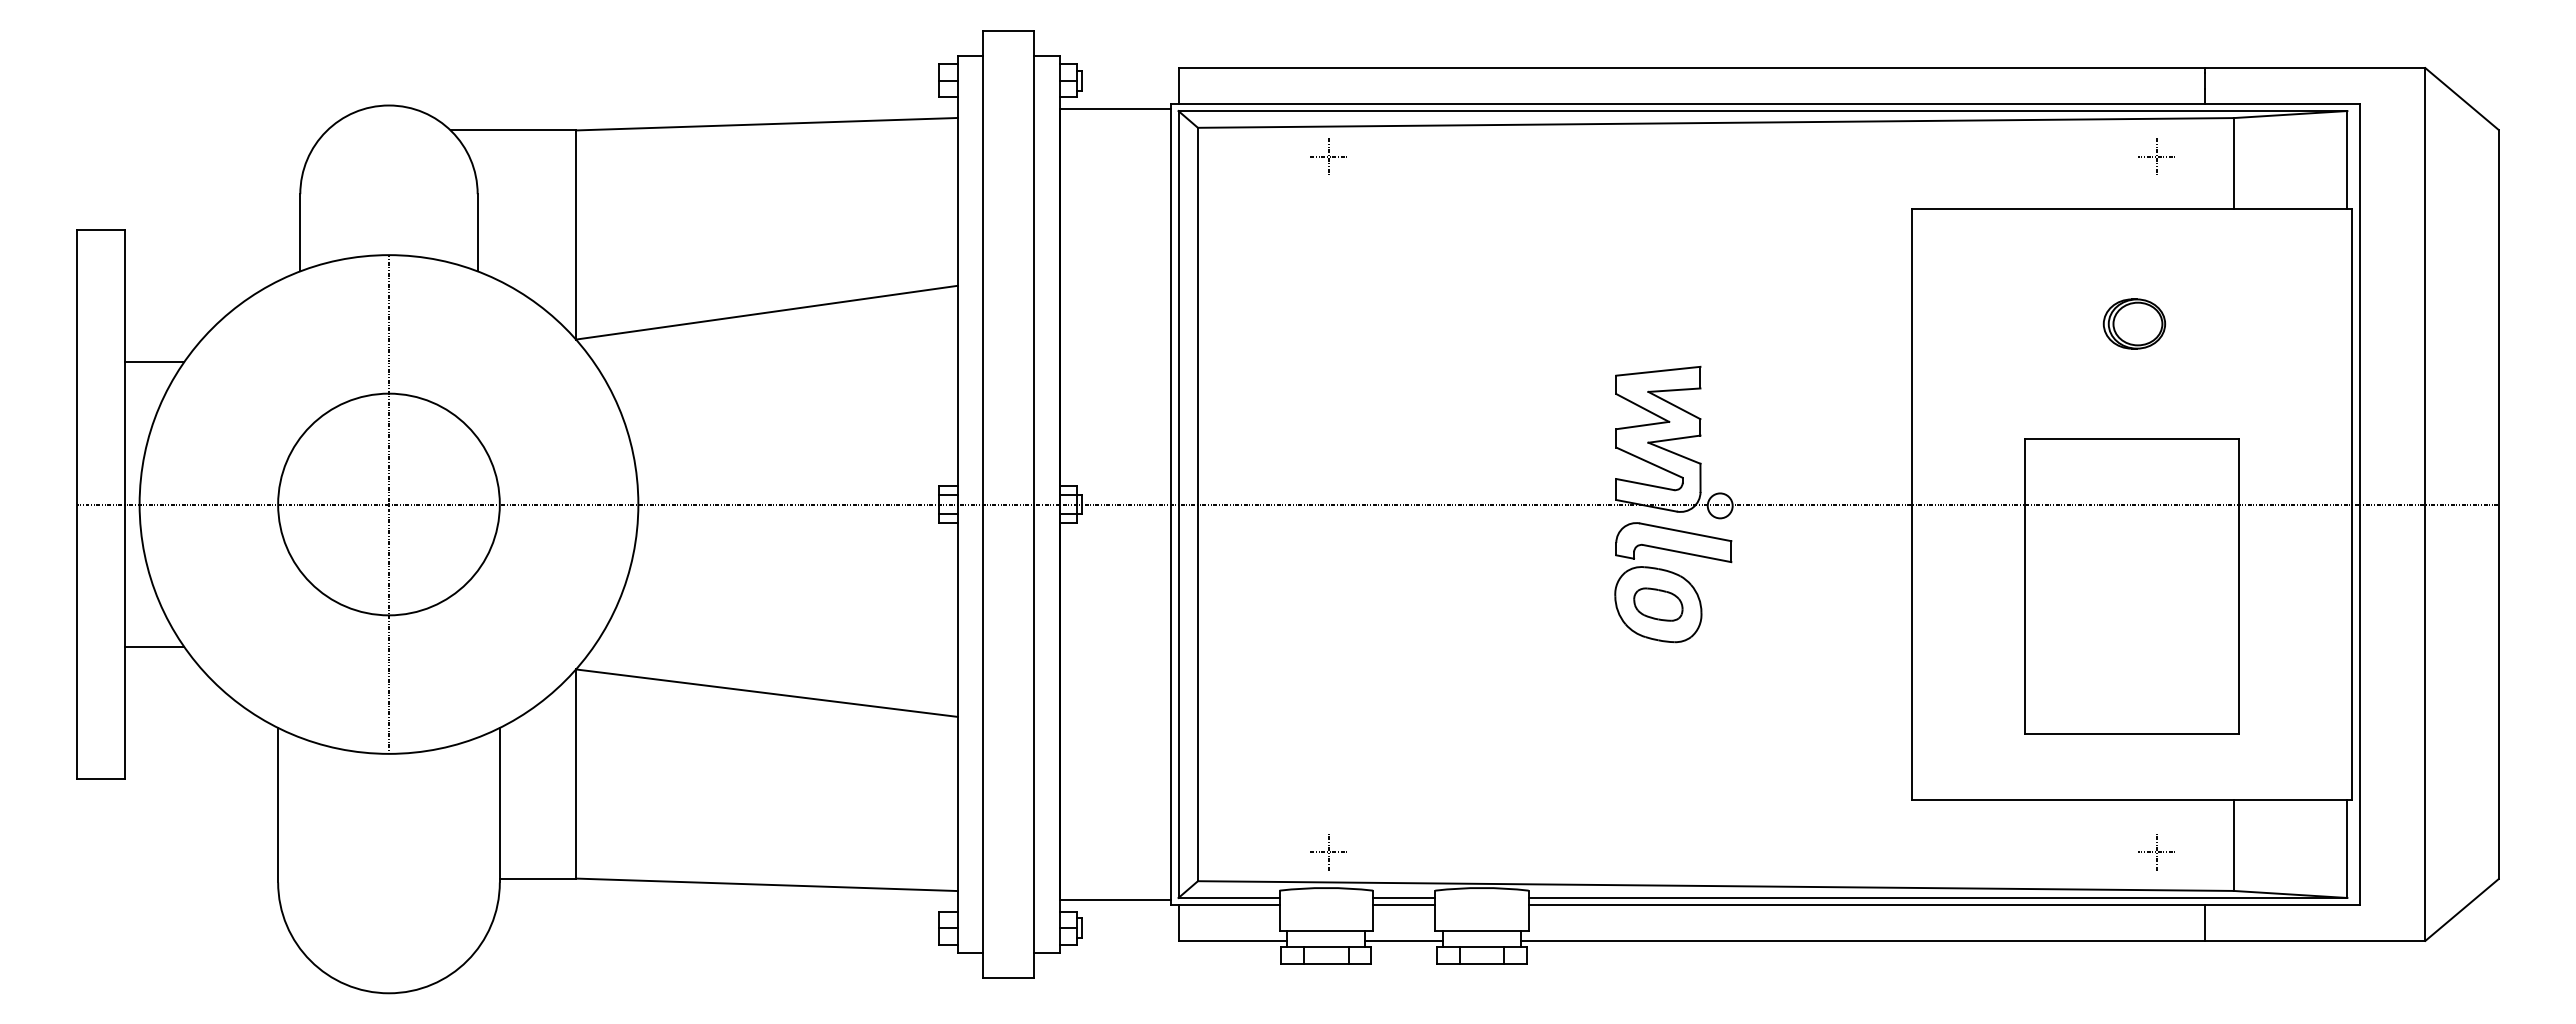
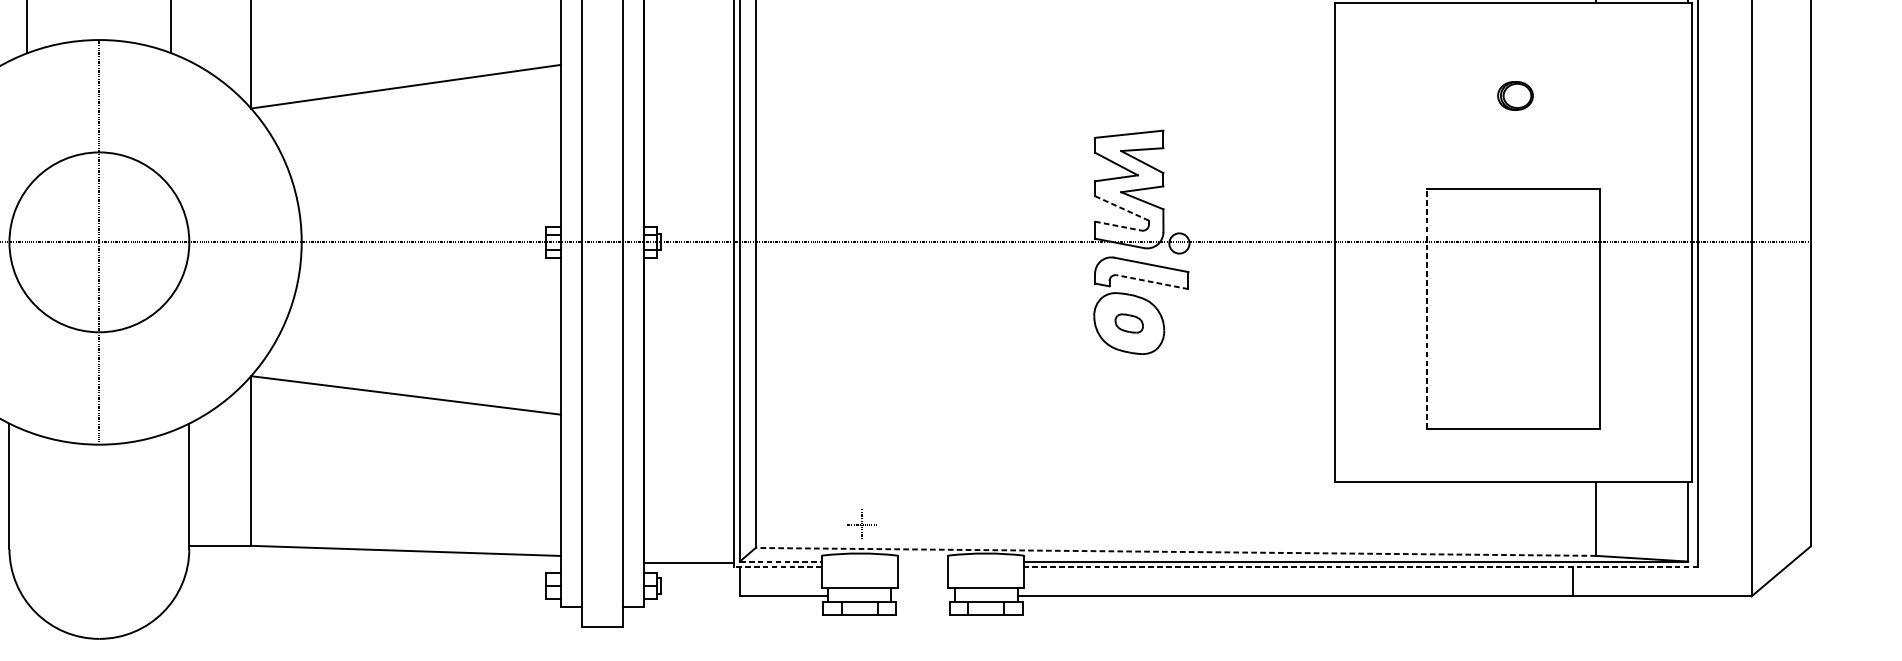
part: (2134, 323) -> (1515, 95), size x0.7
line: (1649, 462) -> (1122, 208), solid -> dashed
line: (1645, 484) -> (1118, 226), solid -> dashed
line: (1686, 553) -> (1152, 282), solid -> dashed
line: (2024, 586) -> (1426, 308), solid -> dashed
part: (1658, 604) -> (1129, 323), size x0.7
part: (2156, 852) -> (1533, 524), removed
line: (1715, 886) -> (1175, 552), solid -> dashed
line: (1229, 897) -> (781, 561), solid -> dashed
line: (1404, 897) -> (923, 561), removed
line: (1224, 904) -> (777, 566), solid -> dashed
line: (1404, 904) -> (923, 566), removed
line: (1944, 904) -> (1361, 566), solid -> dashed
line: (1404, 940) -> (923, 596), removed

